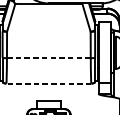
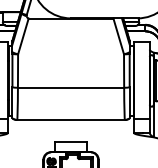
line: (48, 57) -> (70, 87), dashed -> solid
line: (49, 84) -> (71, 120), dashed -> solid

